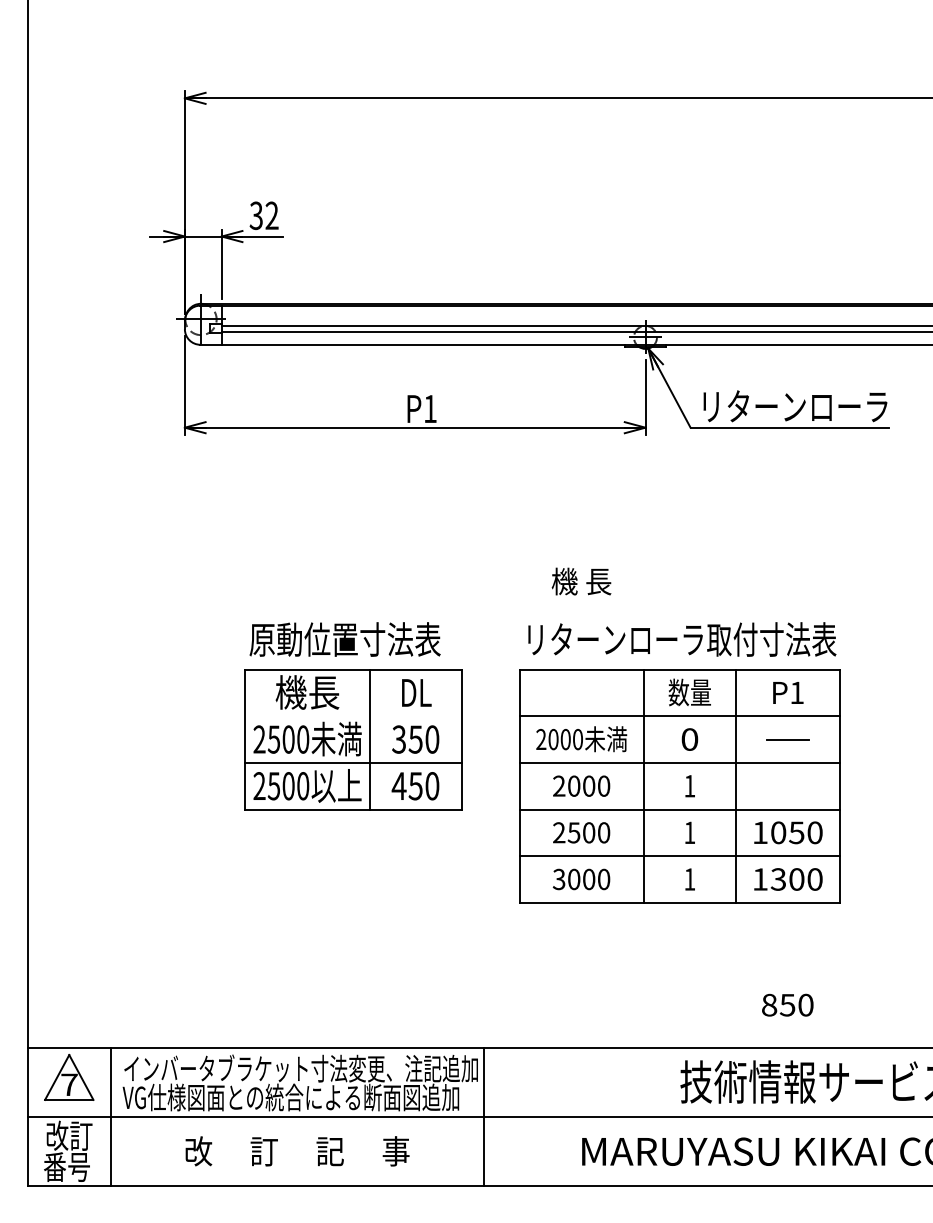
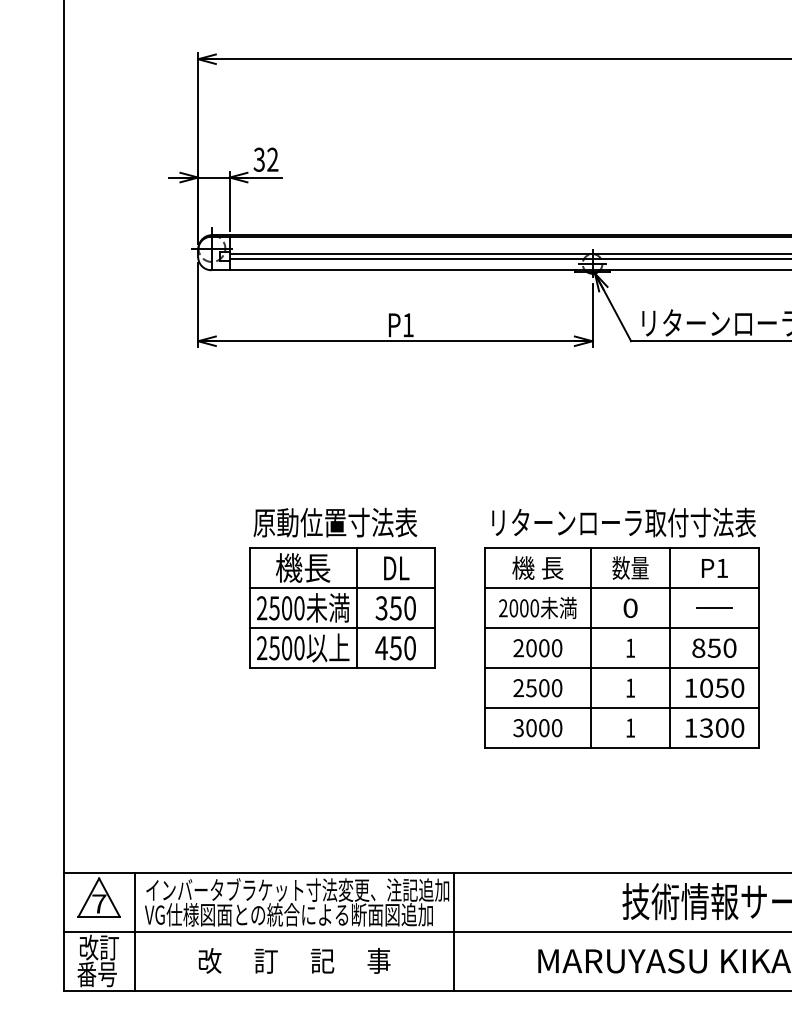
text: (581, 581) -> (537, 568), moved
line: (353, 716) -> (342, 588), added
text: (787, 1004) -> (714, 647), moved

